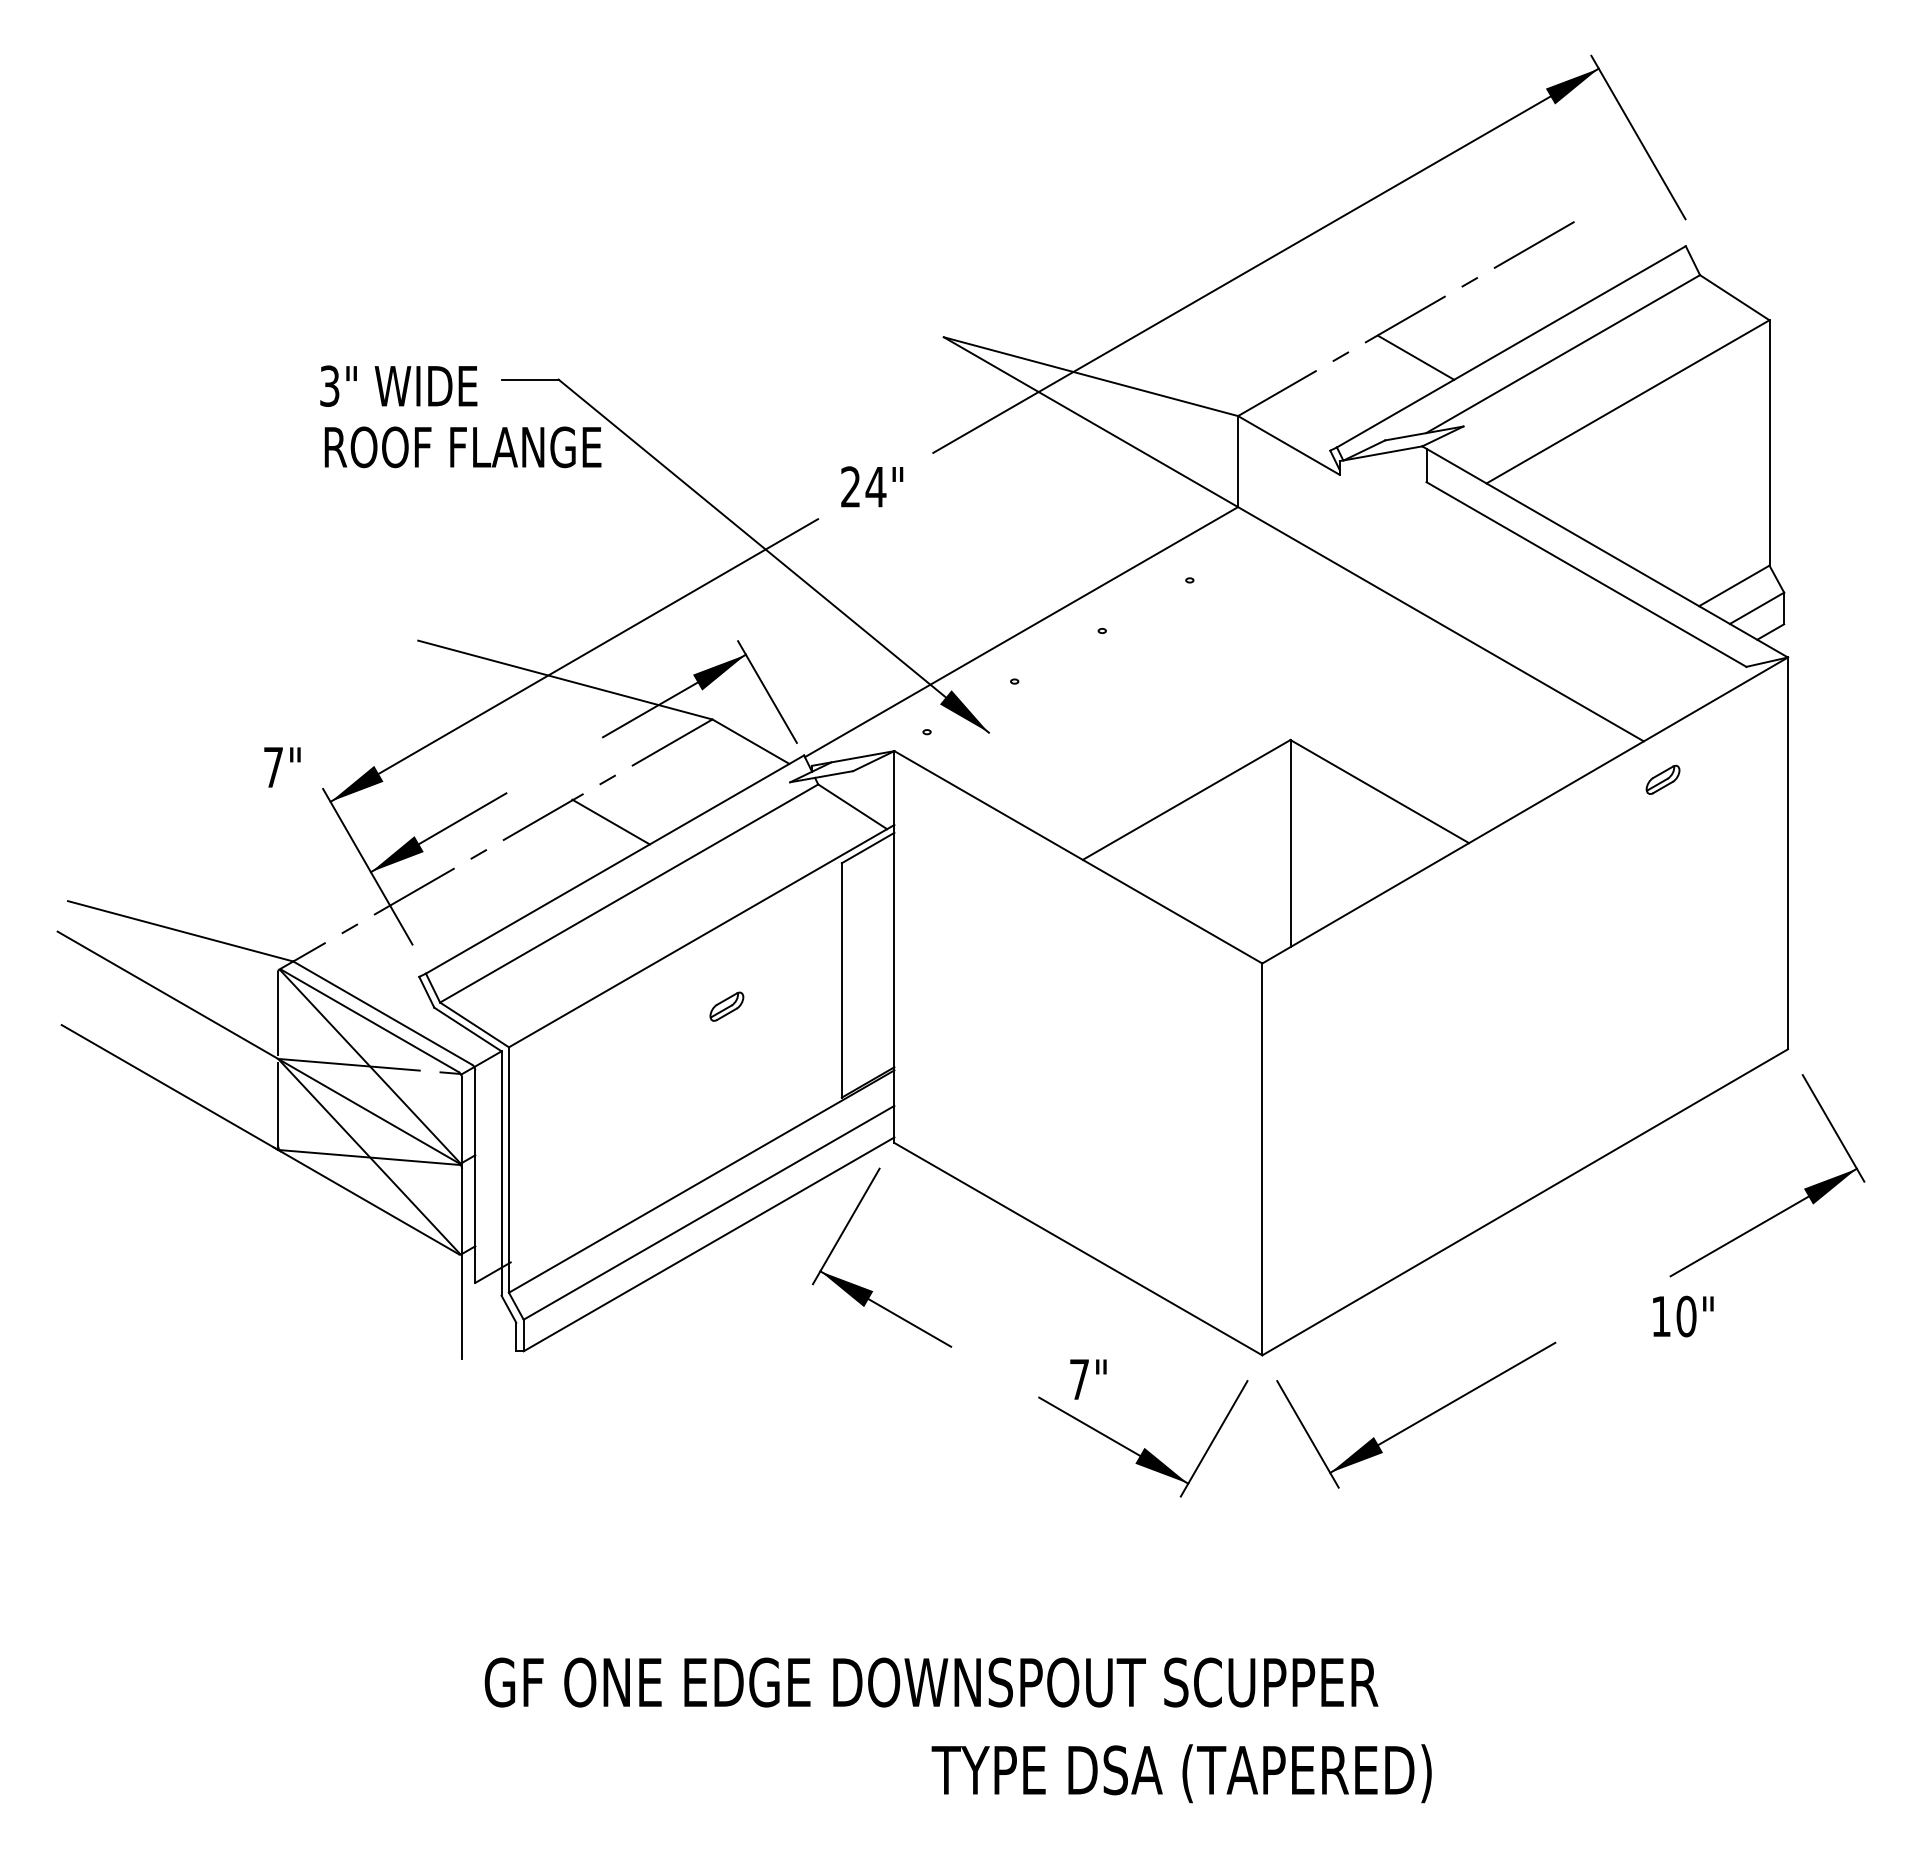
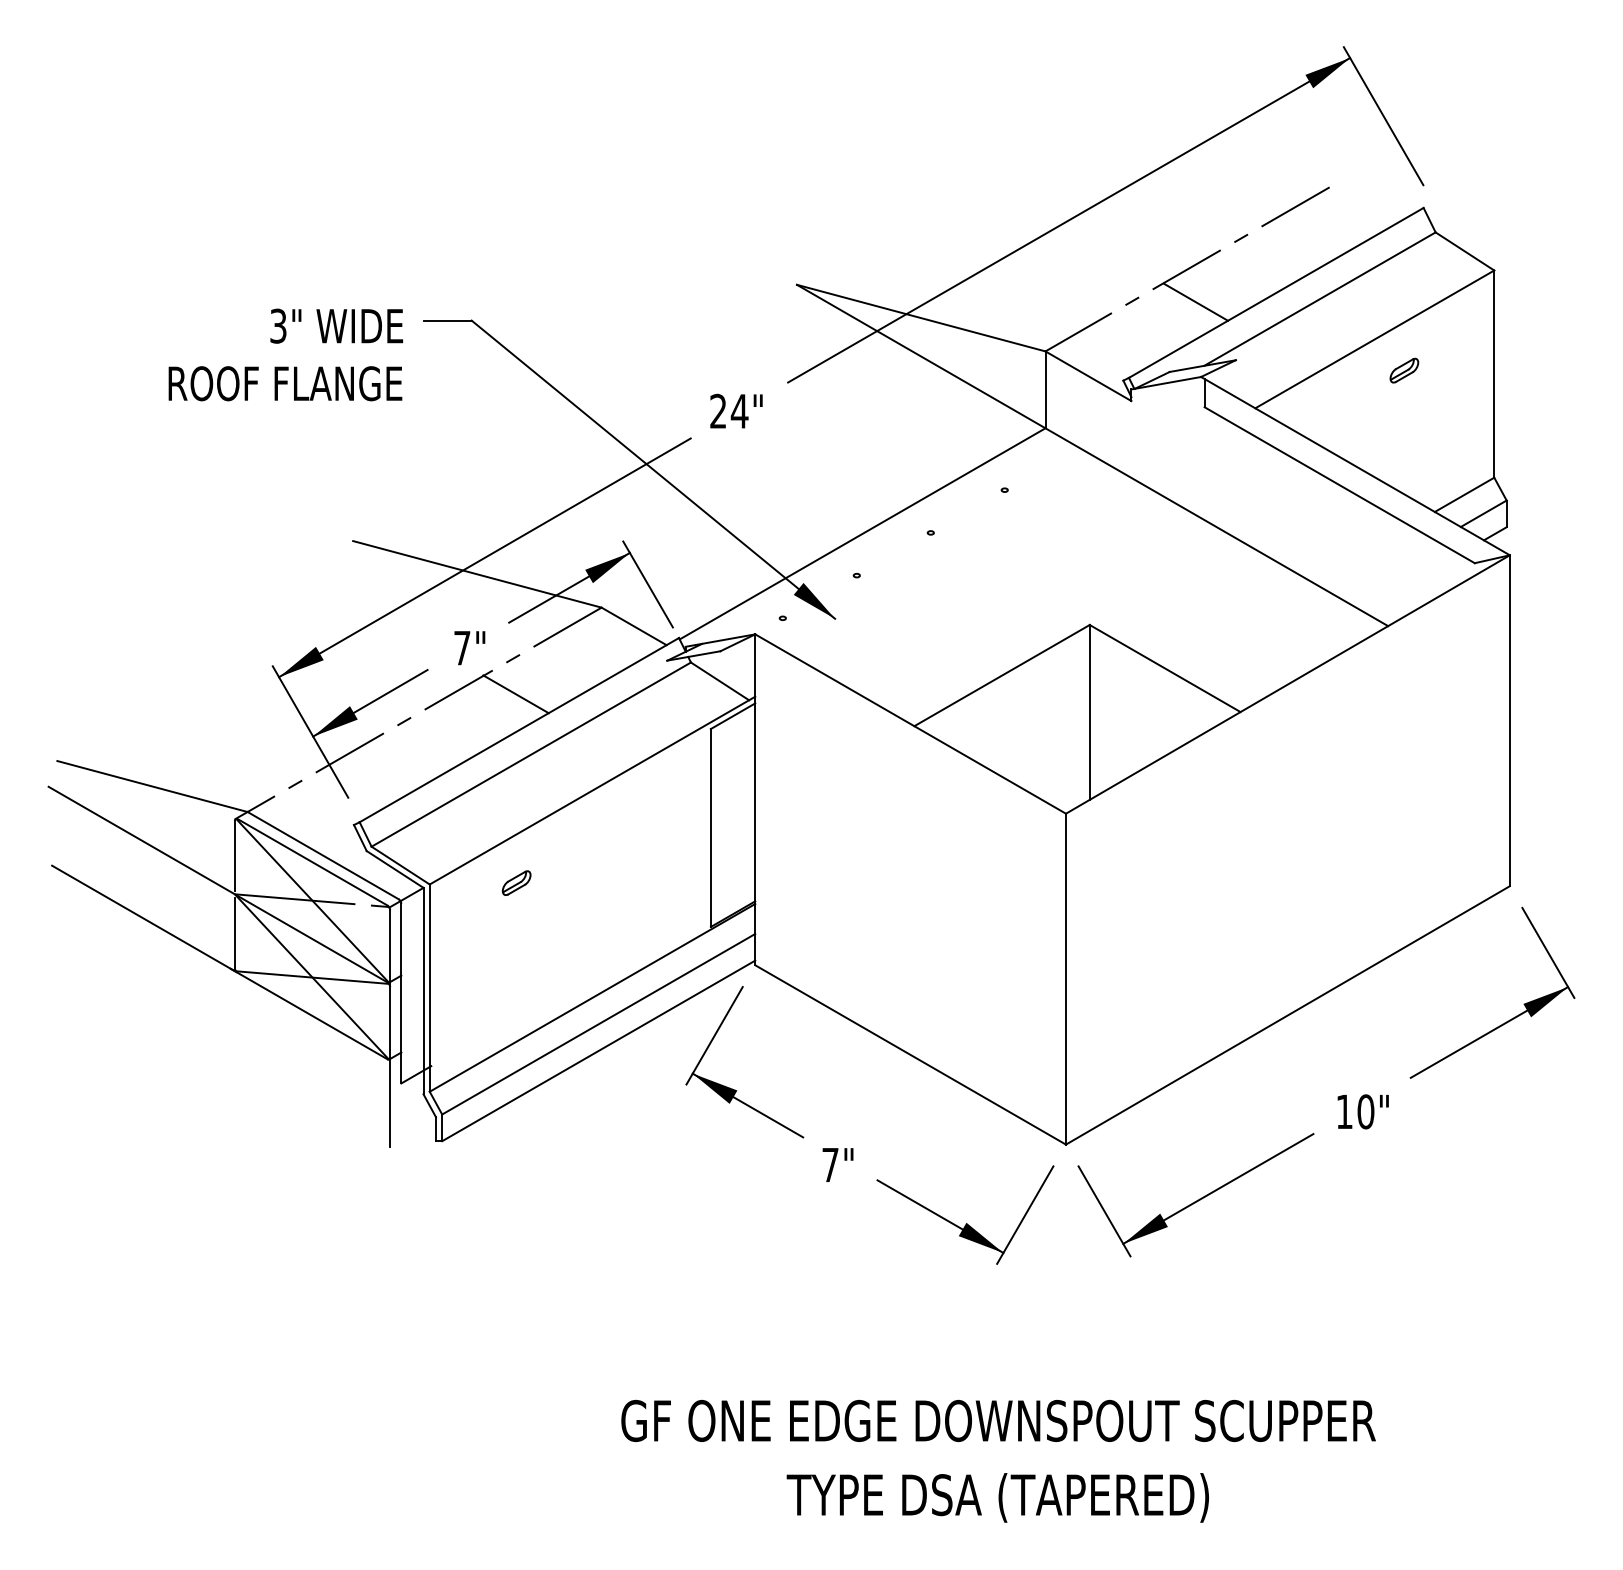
text: (462, 447) -> (284, 383), moved
text: (282, 767) -> (469, 648), moved
part: (1662, 779) -> (1403, 370), moved
part: (726, 1006) -> (516, 882), moved
text: (1683, 1316) -> (1363, 1111), moved
text: (1088, 1379) -> (838, 1165), moved
text: (931, 1682) -> (998, 1420), moved

